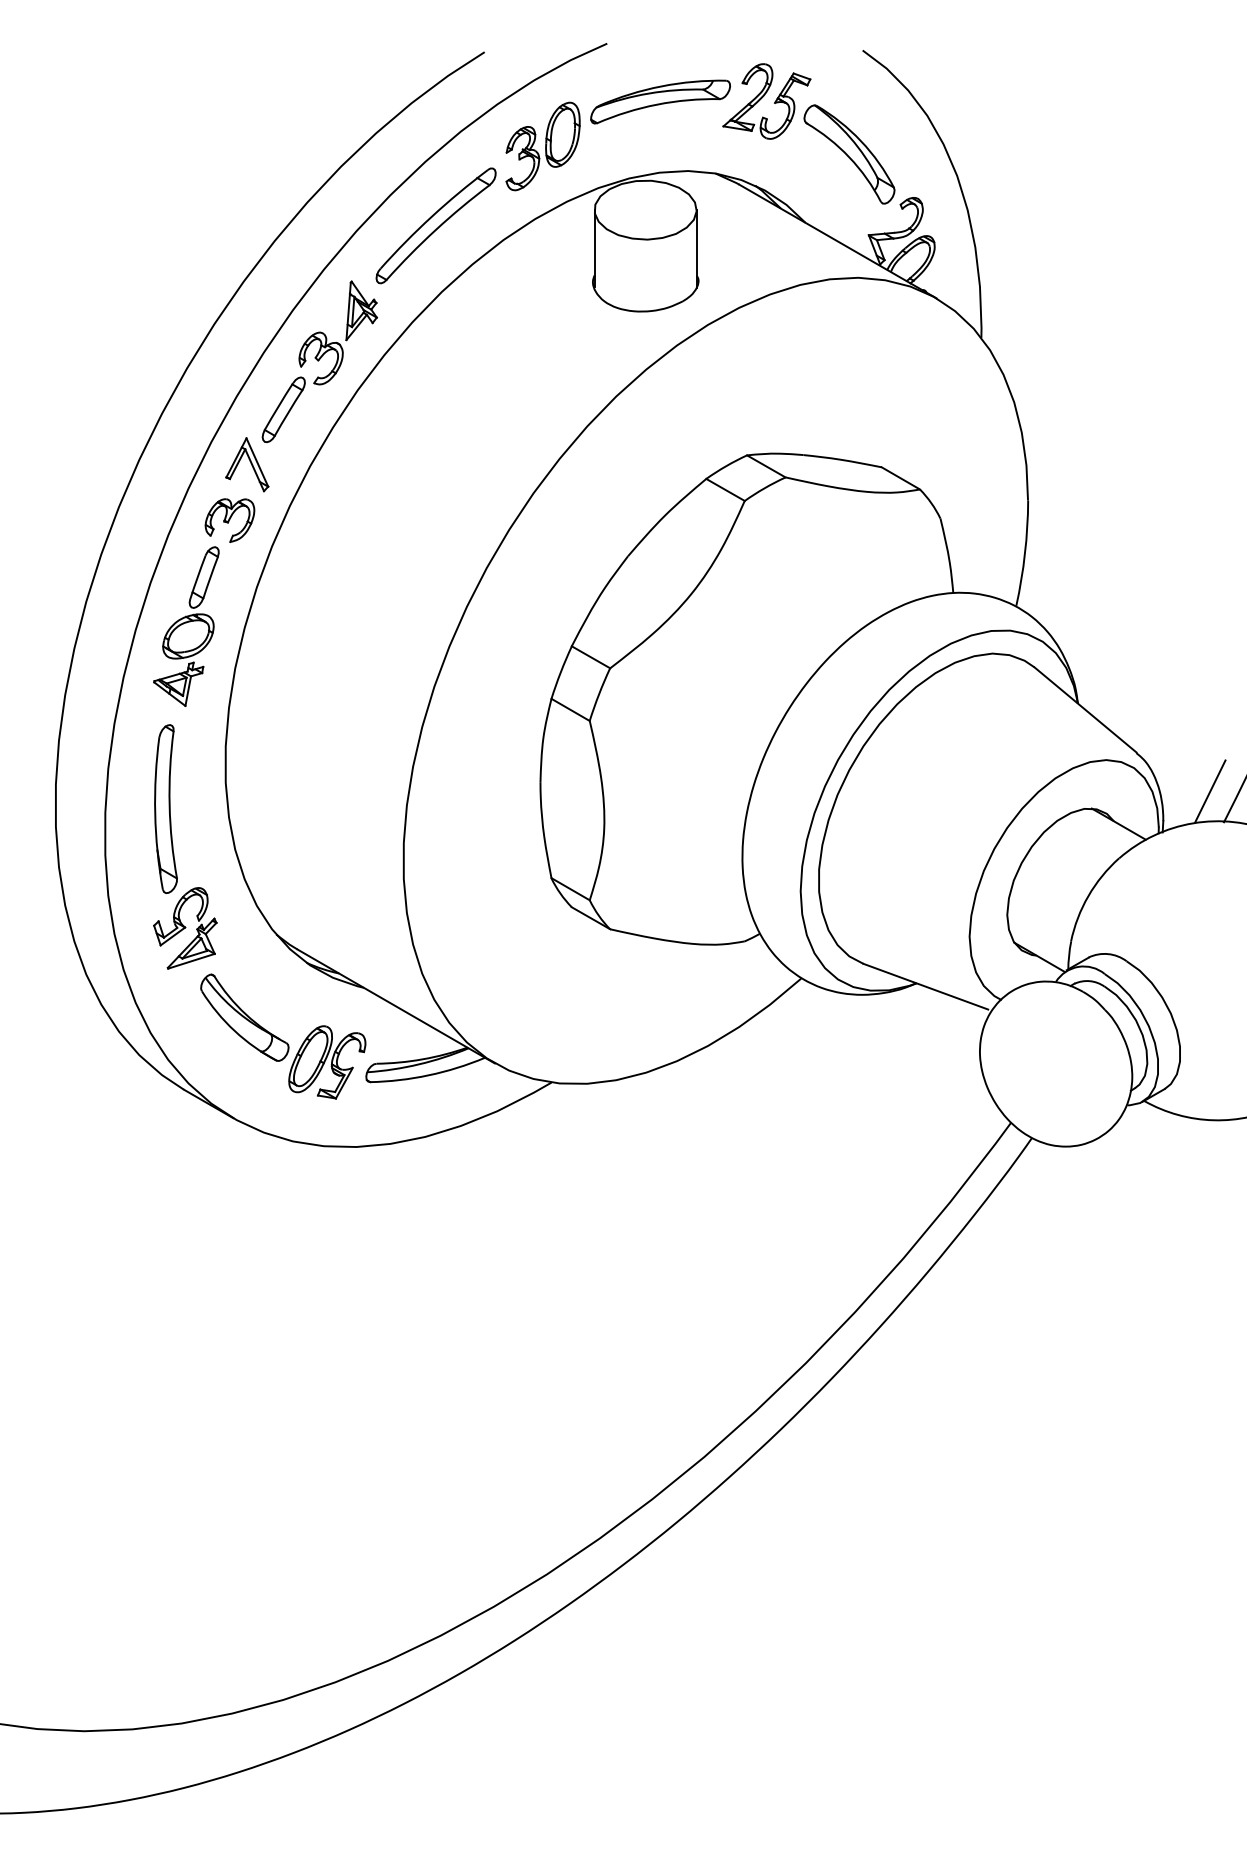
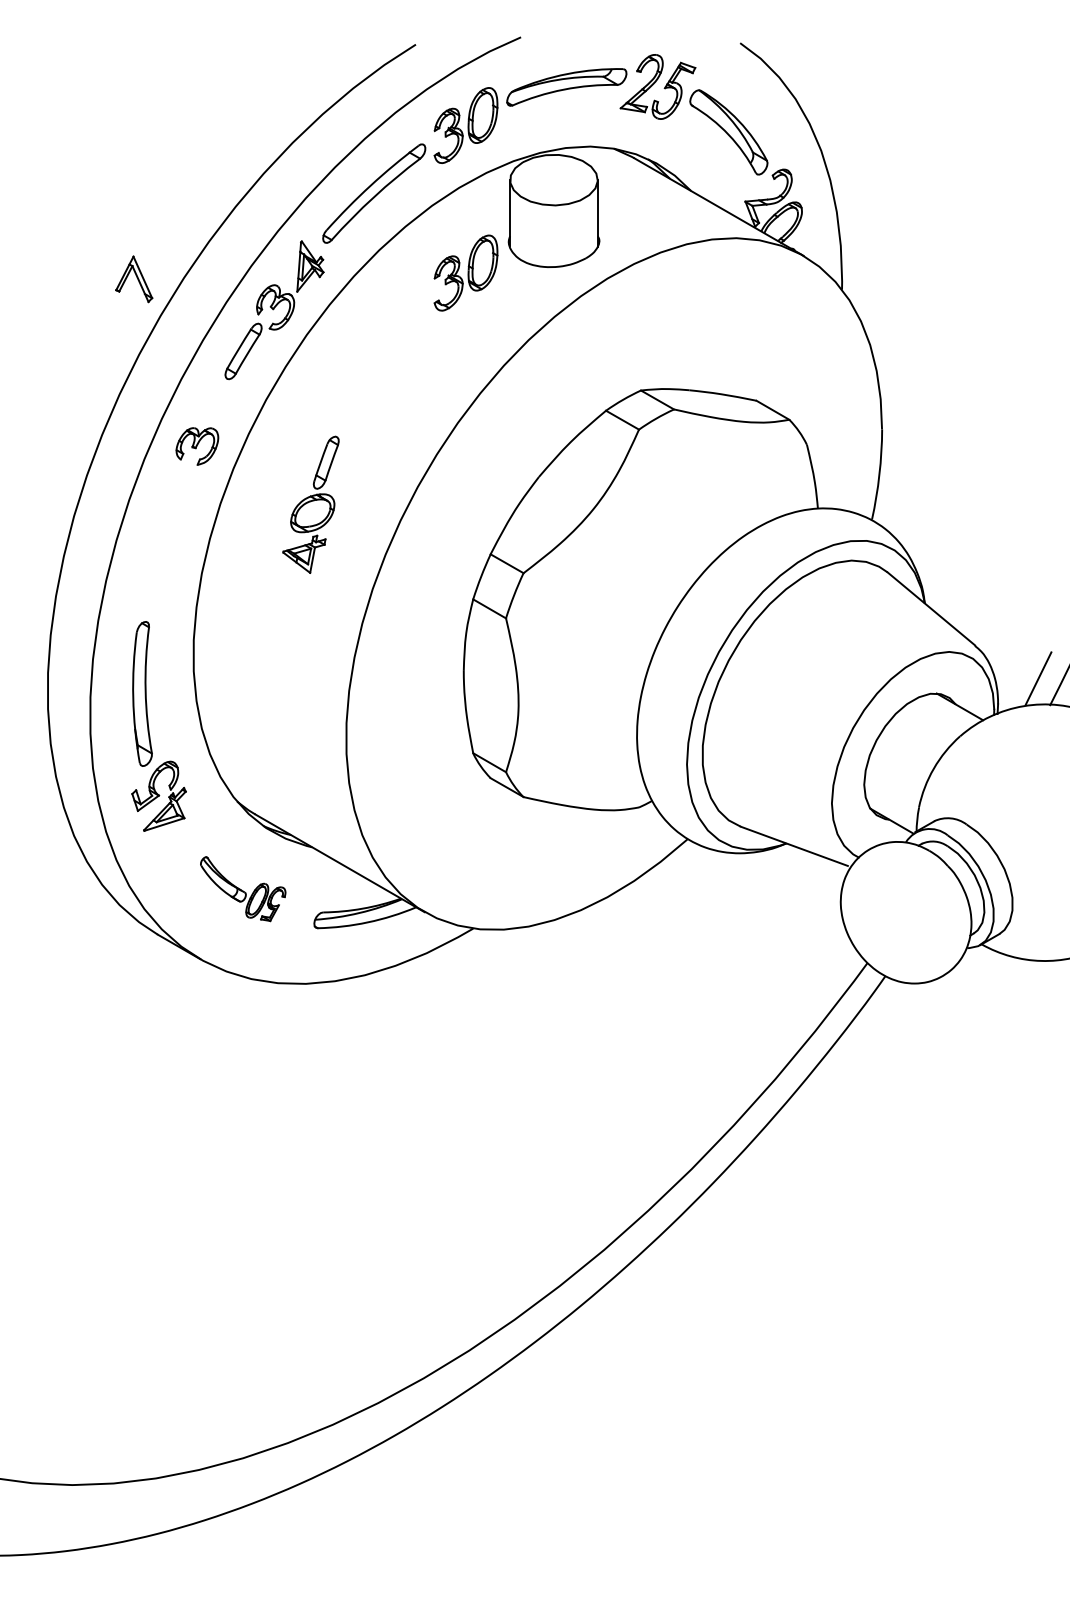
part: (542, 318) -> (465, 273), added
part: (247, 464) -> (134, 279), moved
part: (186, 626) -> (311, 504), moved
part: (283, 1036) -> (243, 889), size x0.6

